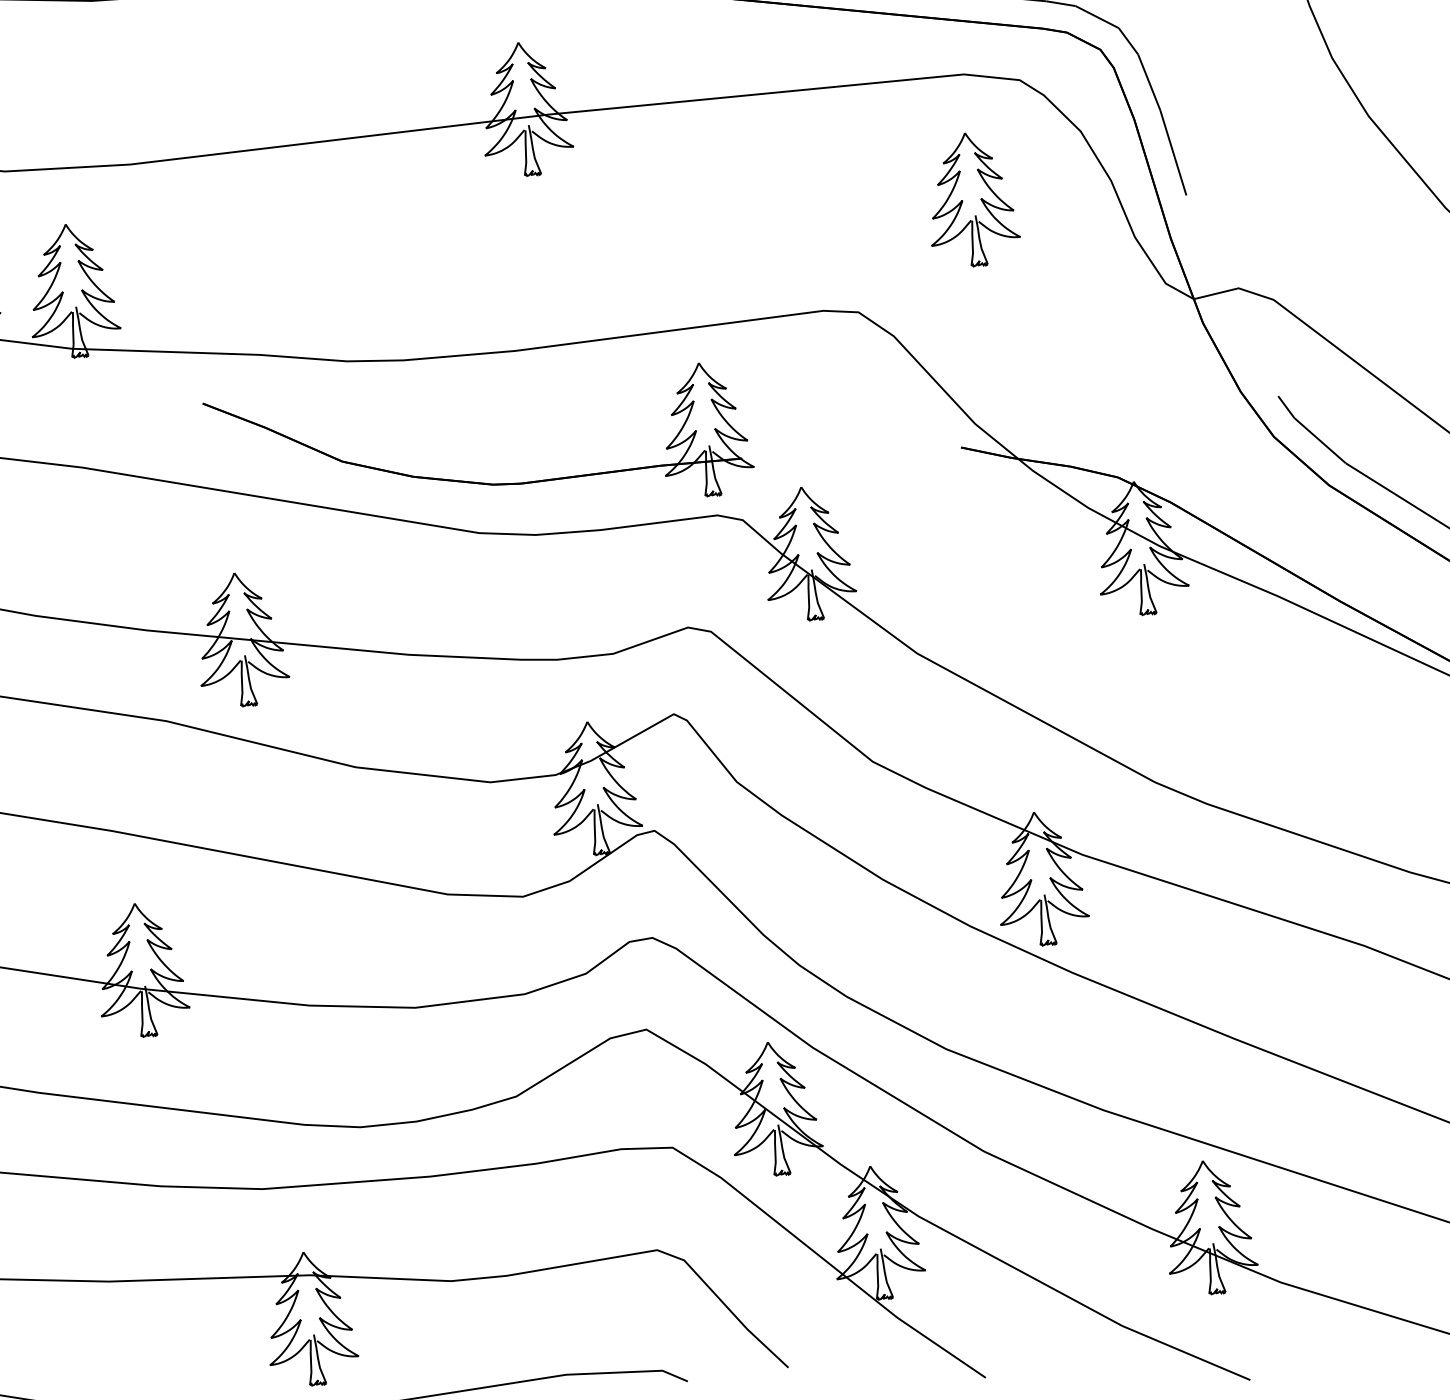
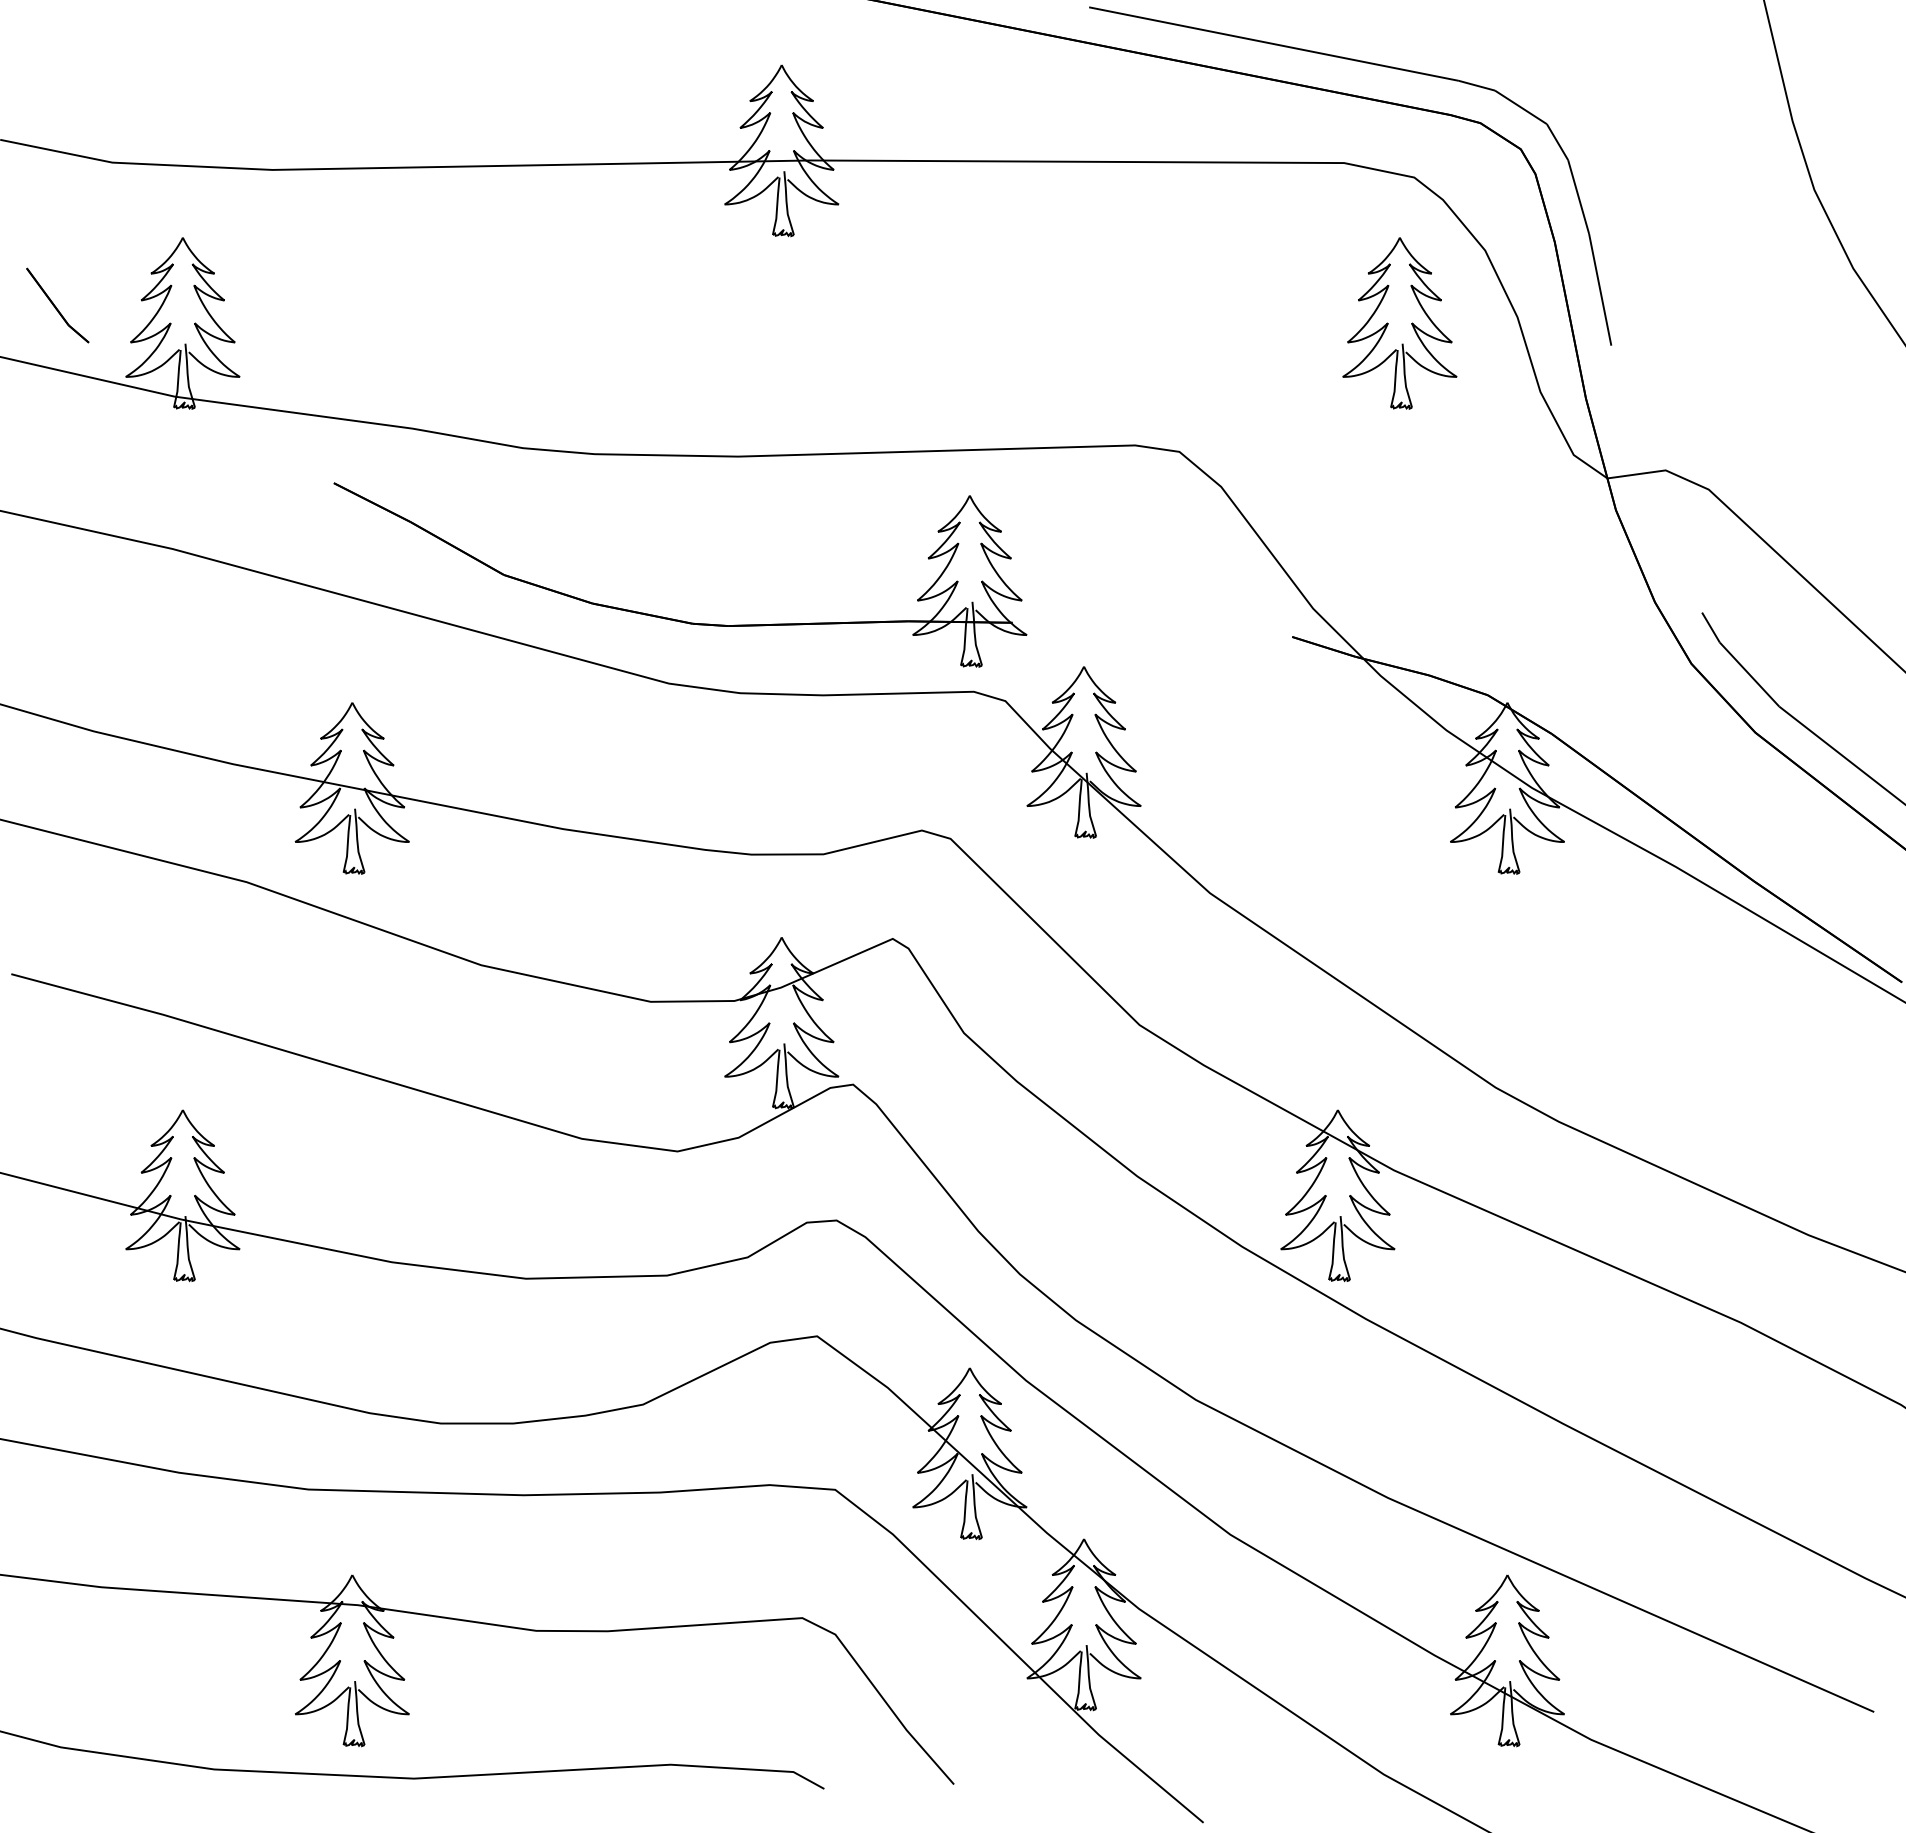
part: (971, 199) -> (1399, 323), moved

